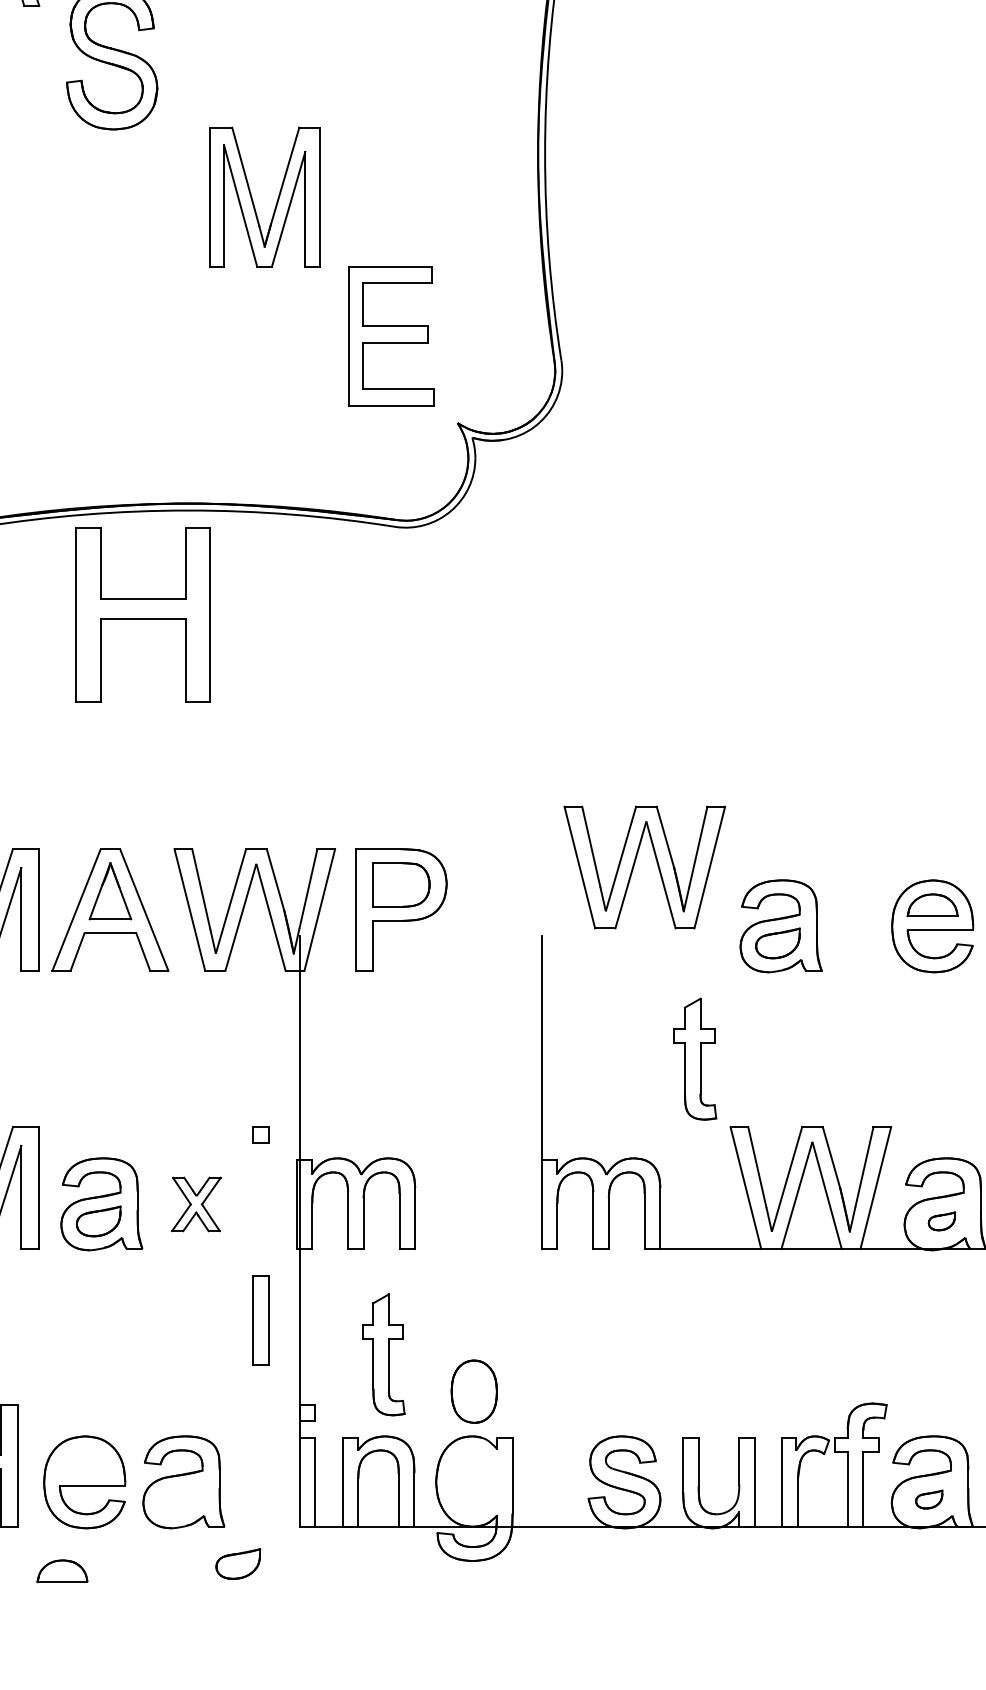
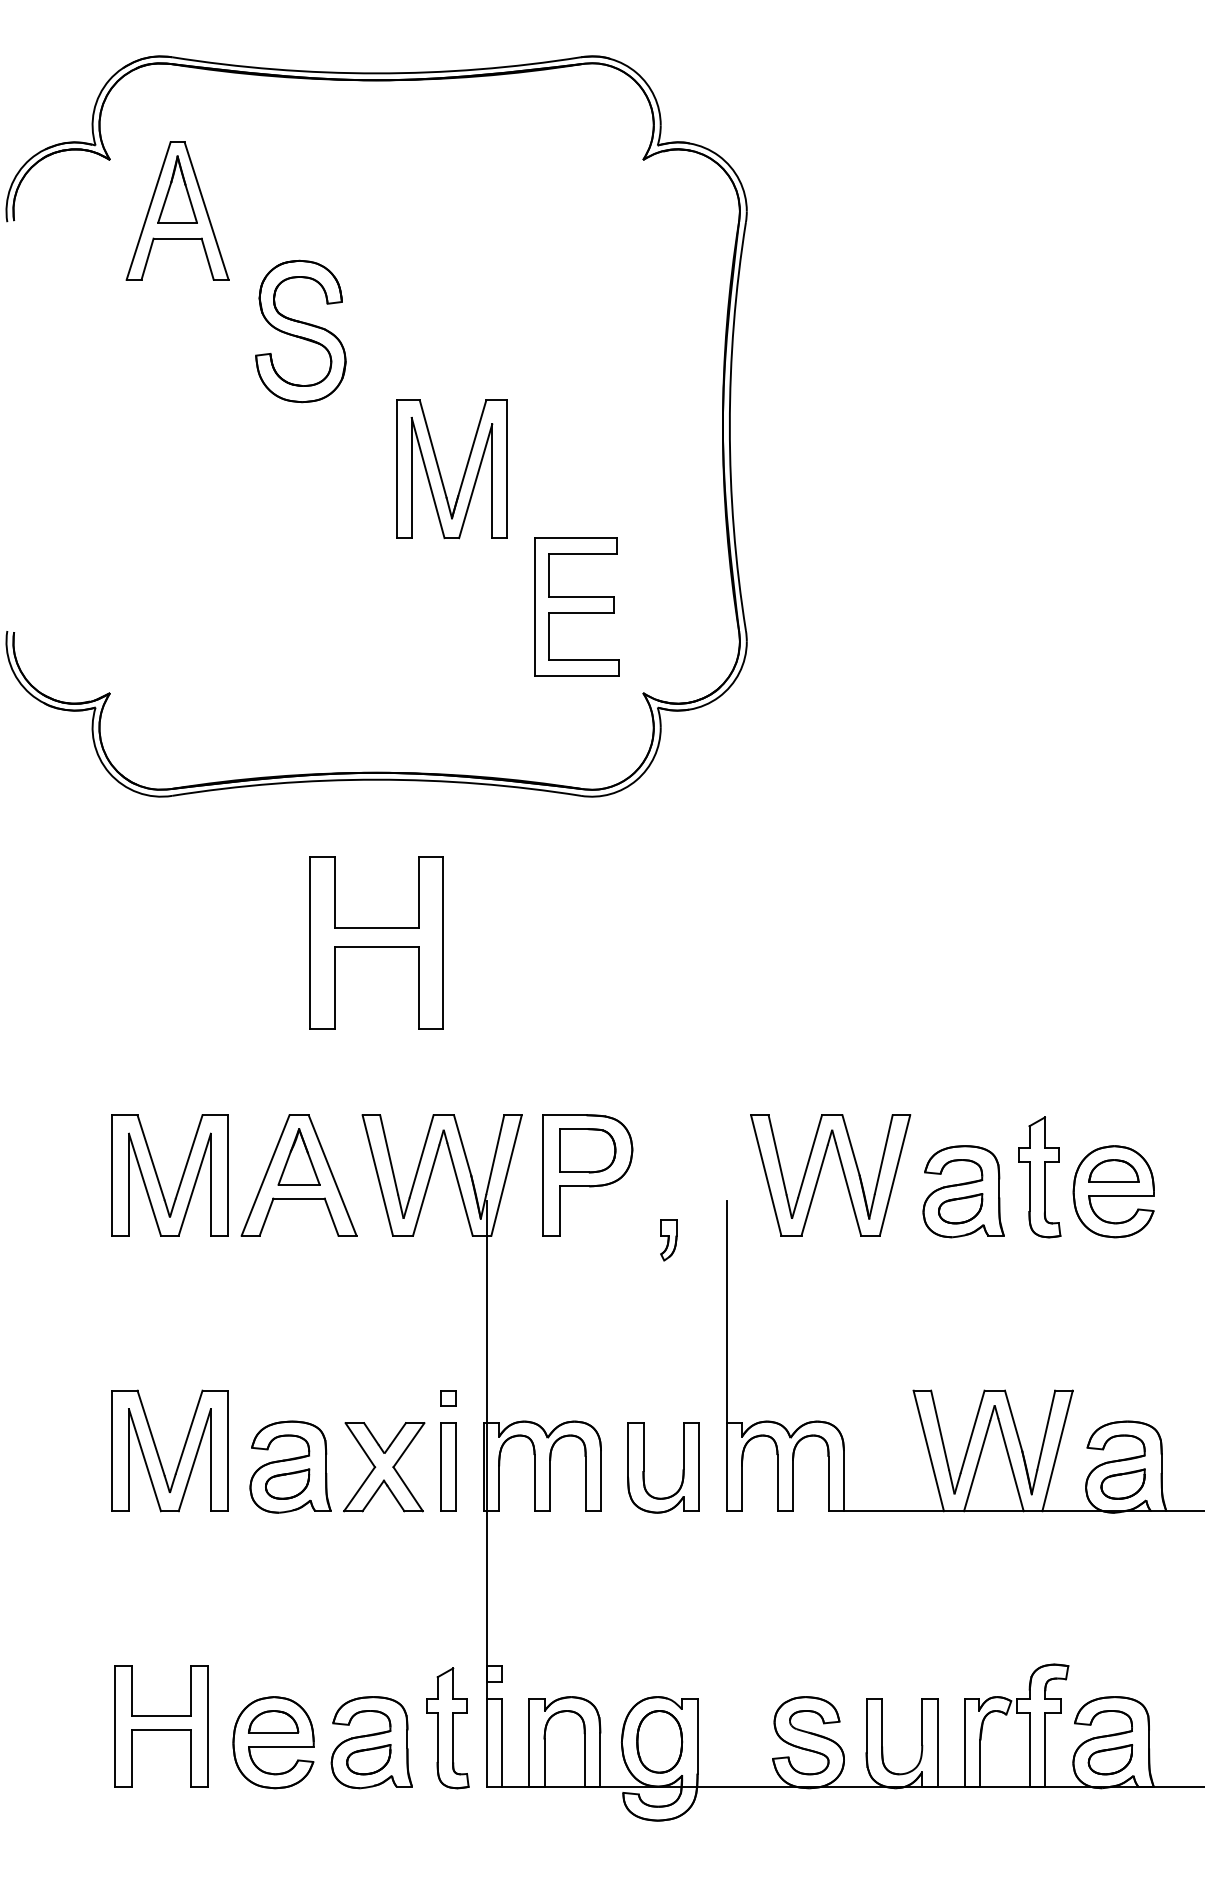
part: (143, 614) -> (376, 942), moved
part: (635, 863) -> (821, 1171), moved
part: (483, 975) -> (668, 1240), added
part: (695, 1059) -> (1039, 1177), moved
part: (196, 1204) -> (384, 1467), size x1.67
part: (458, 1204) -> (644, 1467), added
part: (941, 1220) -> (1122, 1483), size x1.67
part: (261, 1319) -> (448, 1466), moved
part: (383, 1355) -> (447, 1728), moved
part: (474, 1391) -> (659, 1741), moved
part: (929, 1499) -> (1110, 1759), size x1.67
part: (237, 1563) -> (368, 1759), moved
part: (62, 1570) -> (273, 1721), moved

